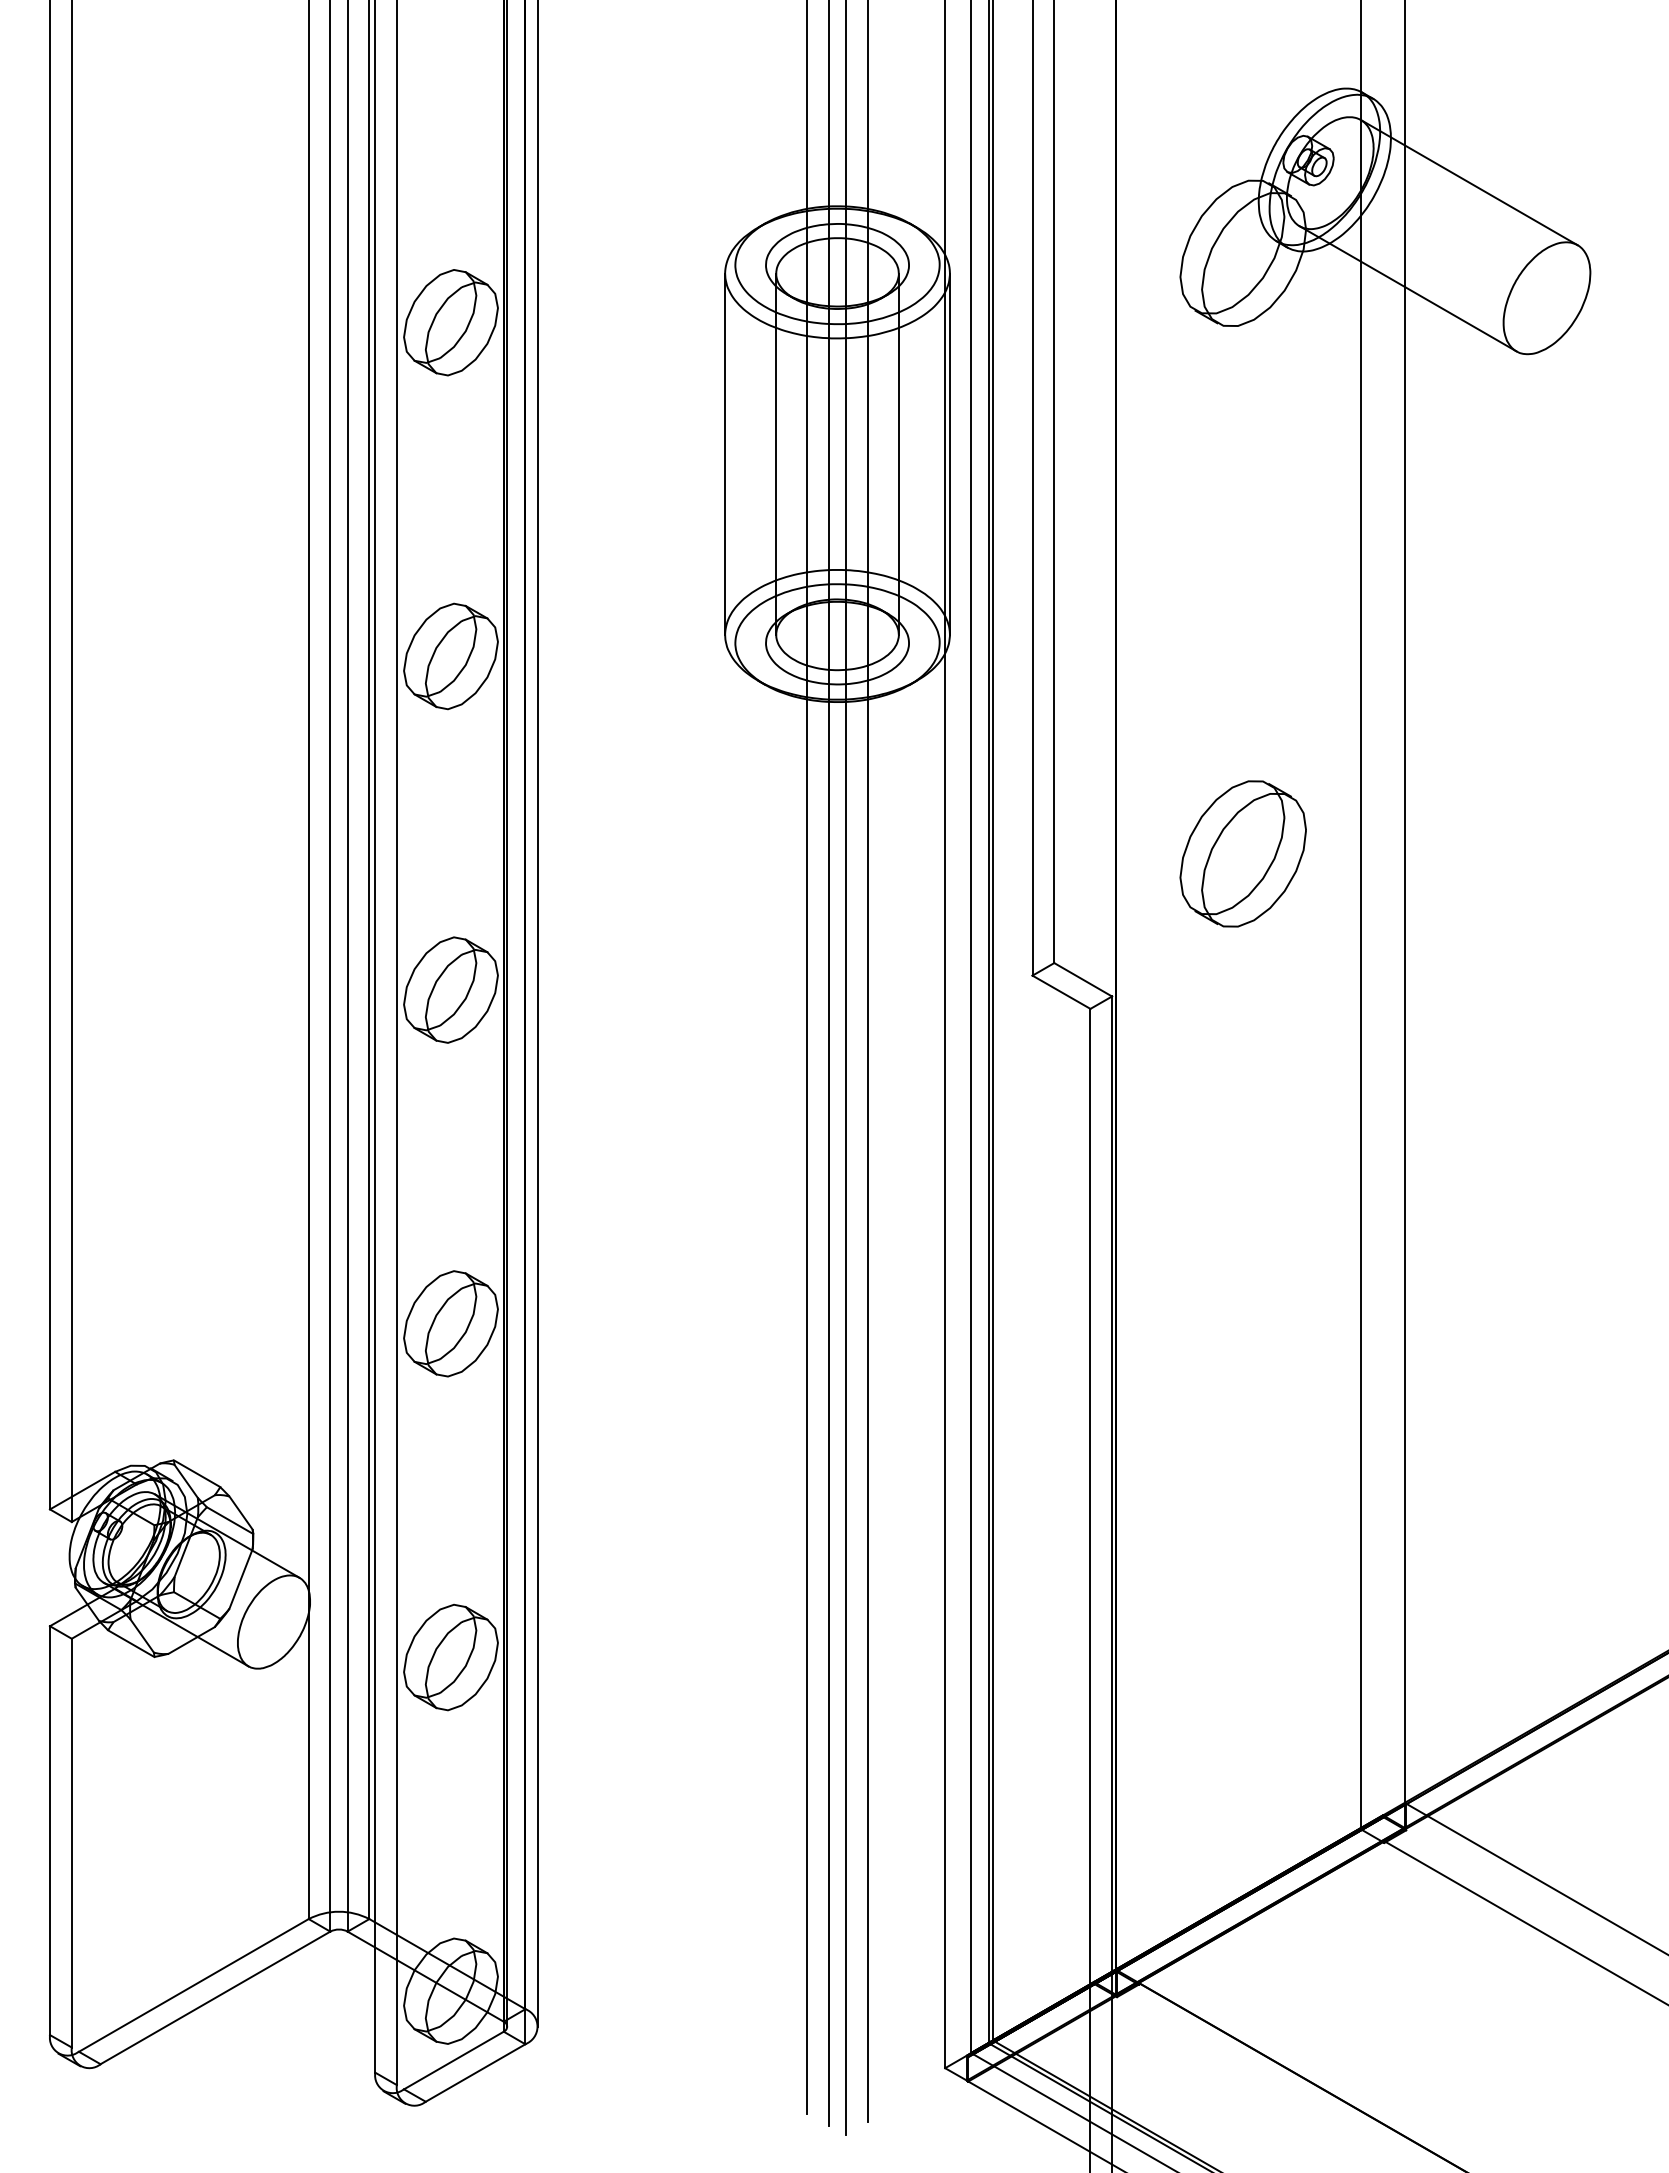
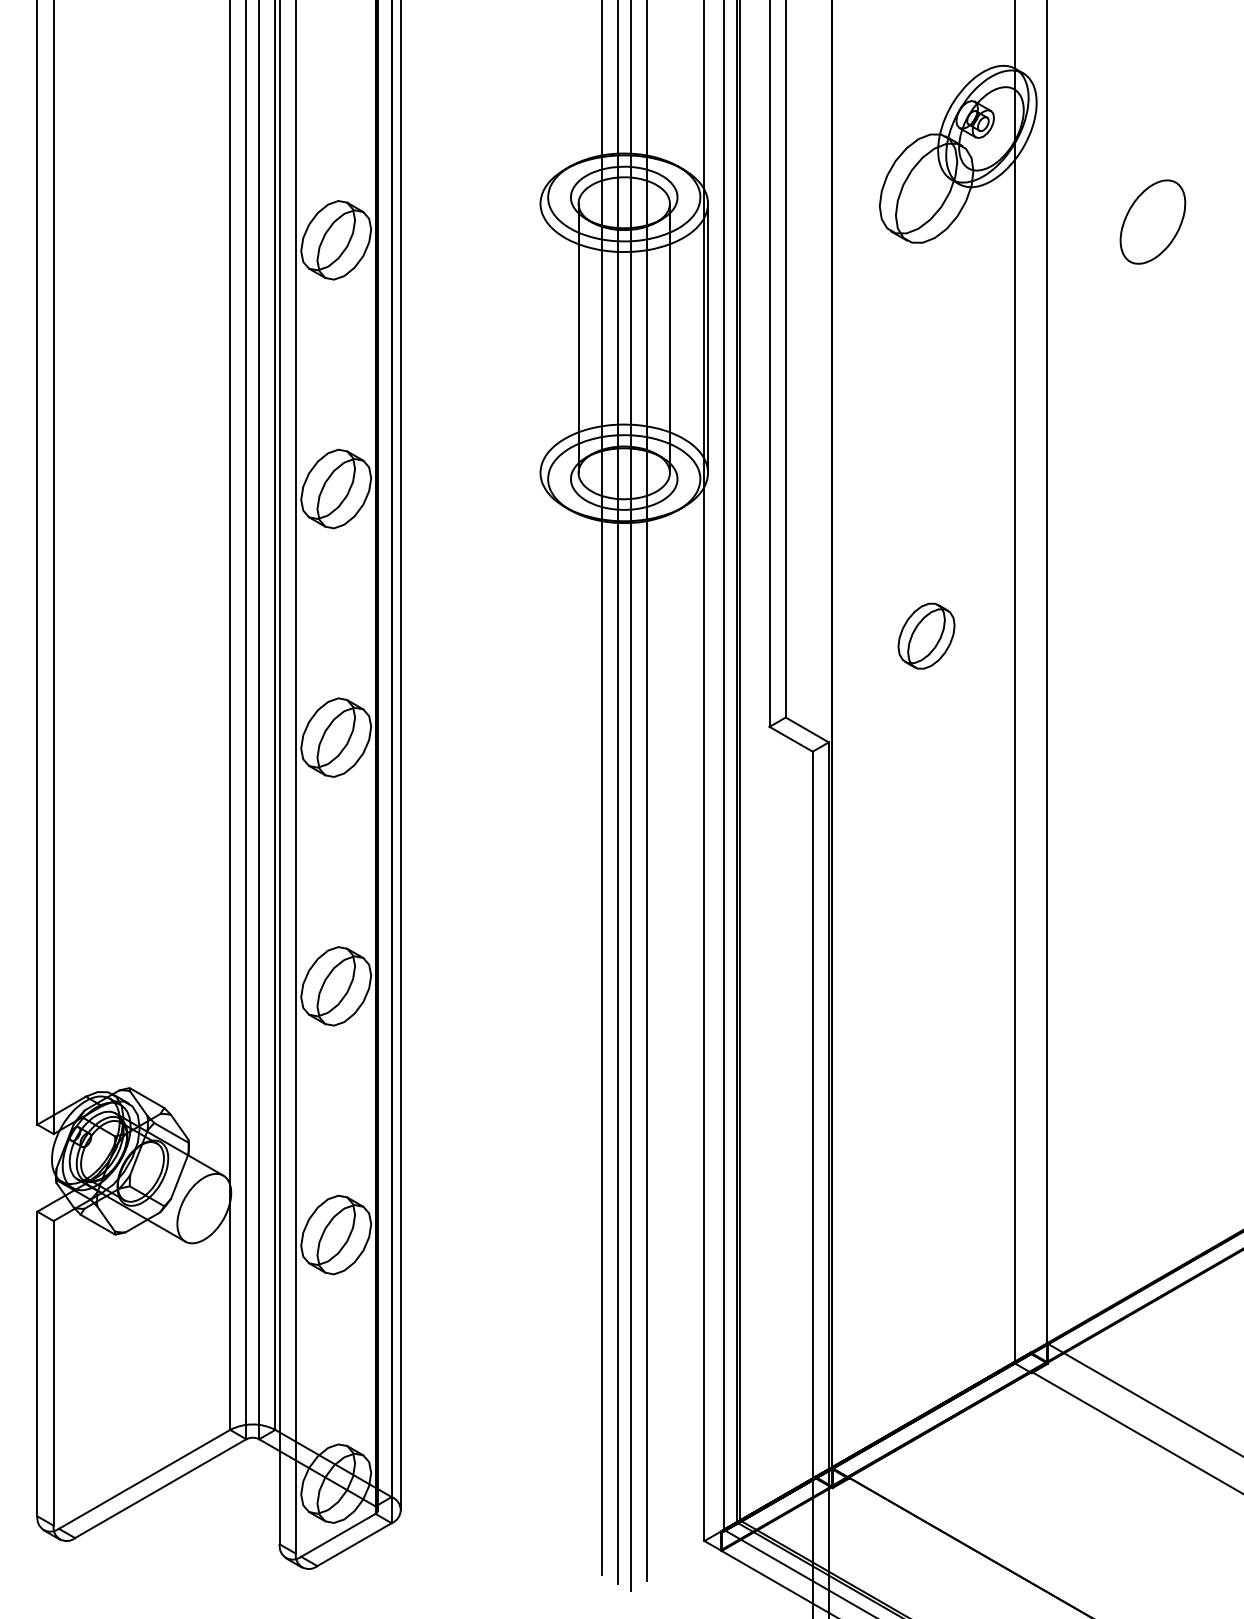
line: (1468, 182) -> (1094, 135), removed
line: (1407, 288) -> (1048, 214), removed
line: (725, 453) -> (540, 337), removed
part: (1242, 853) -> (926, 635), size x0.6

